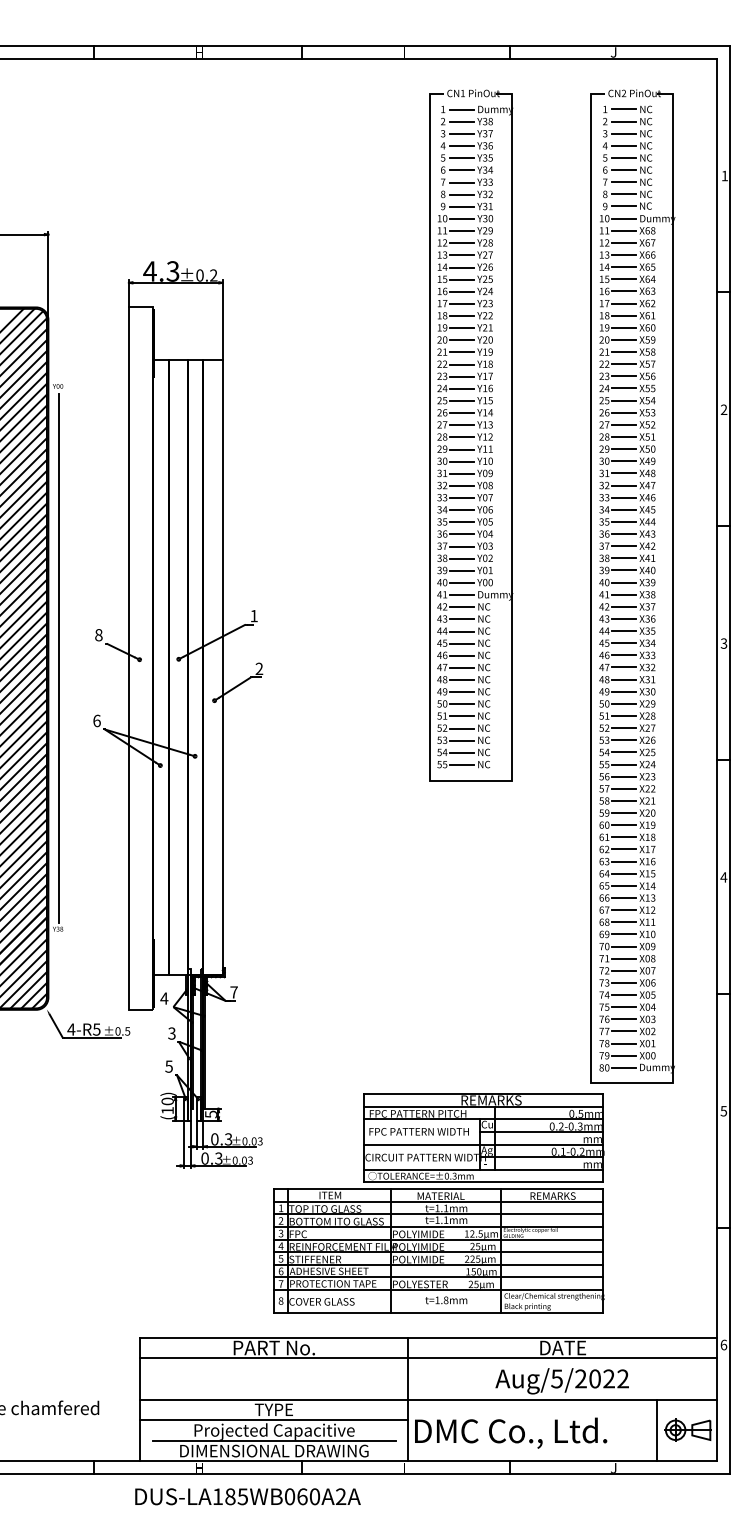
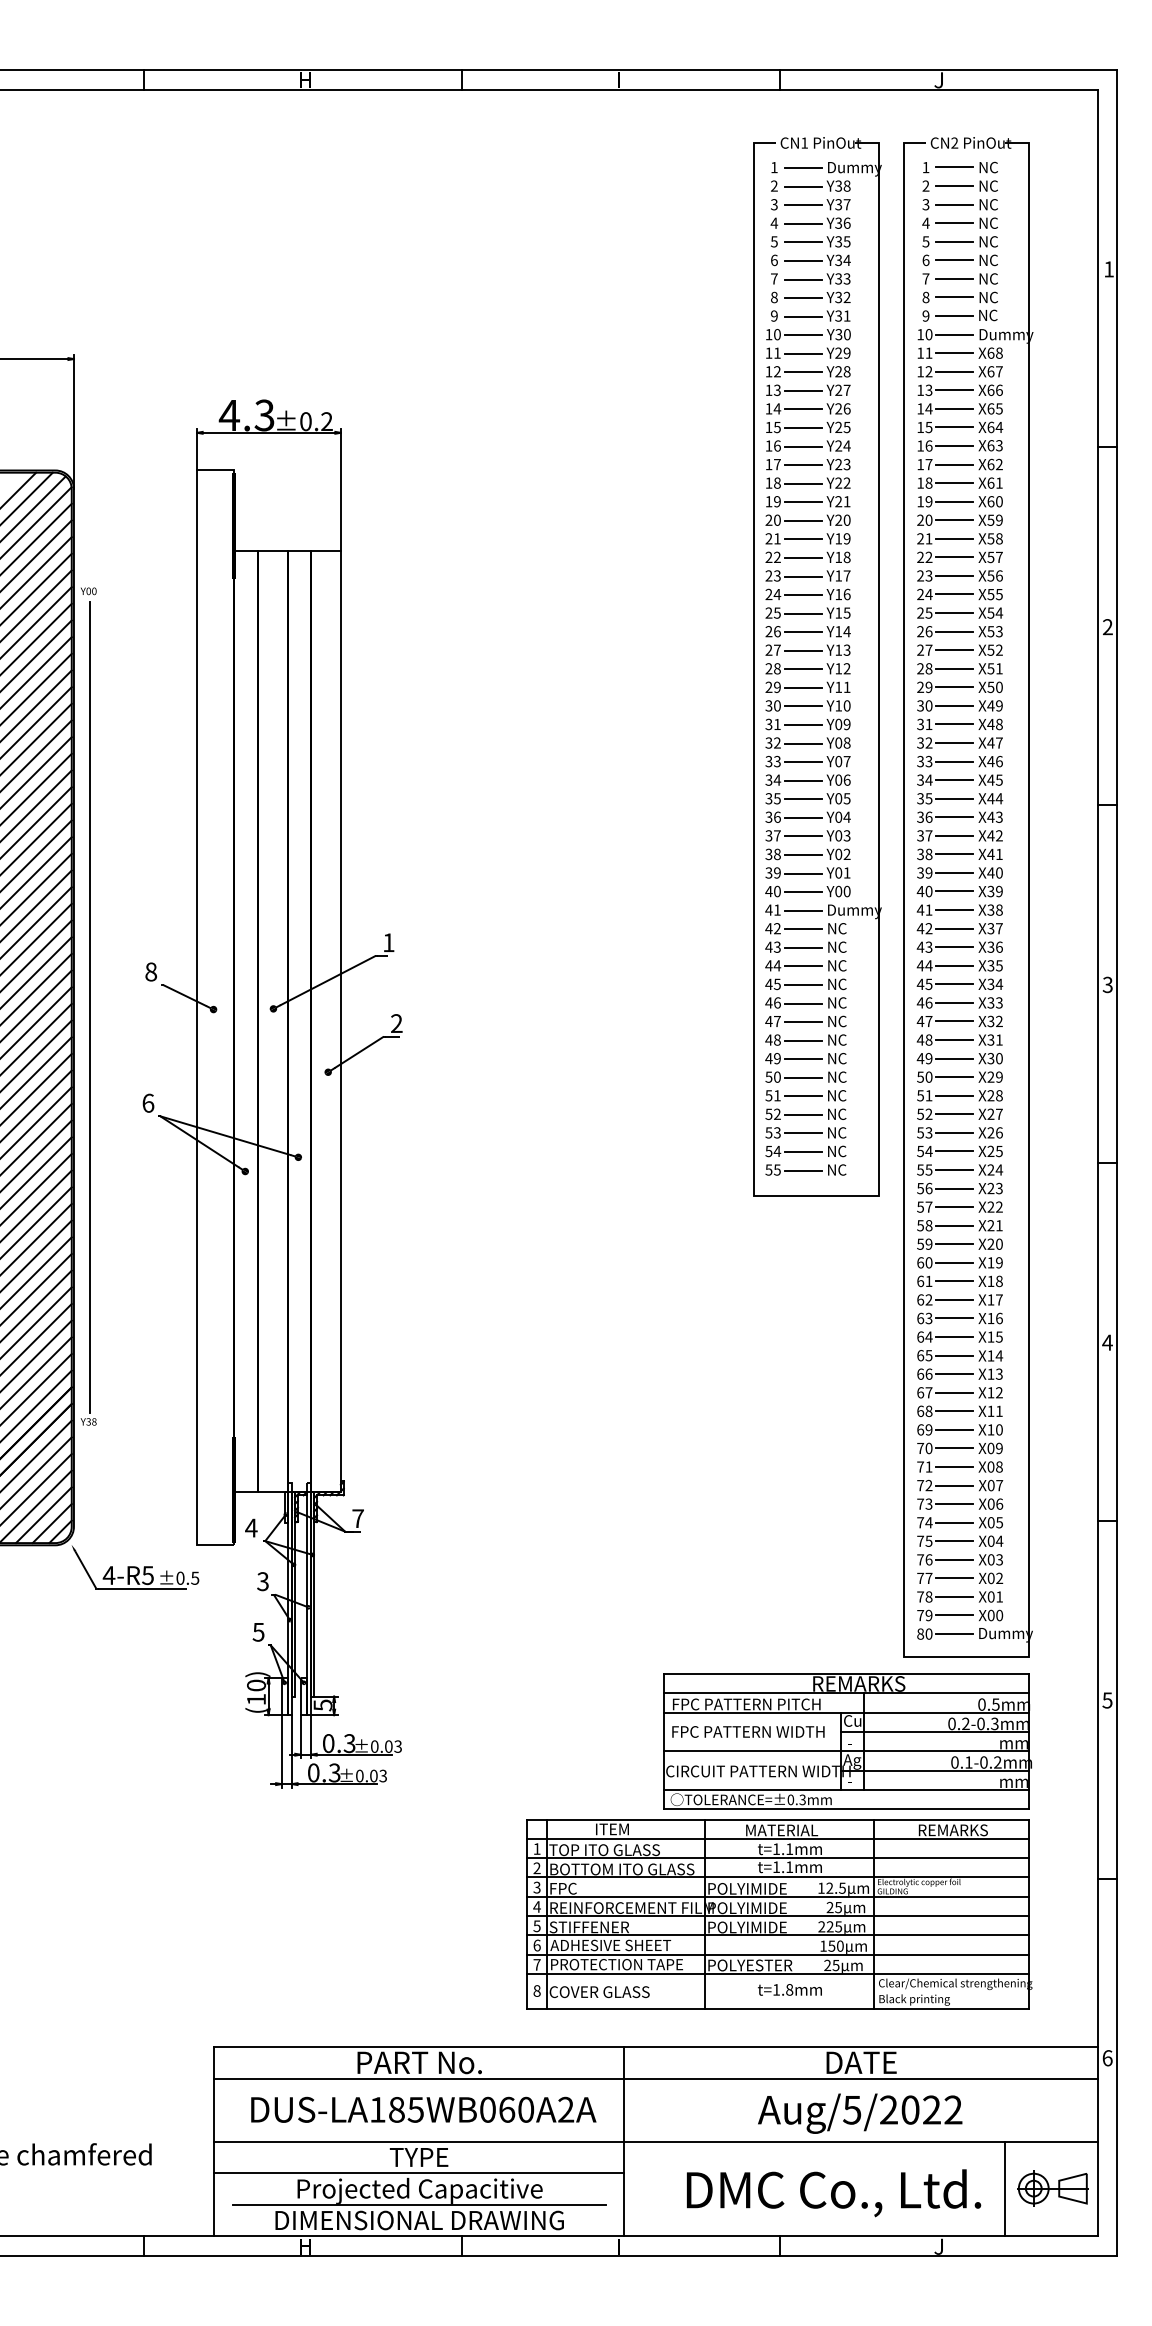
part: (471, 435) -> (817, 666), moved
part: (438, 1203) -> (777, 1841), moved
text: (511, 1432) -> (834, 2192), moved
text: (247, 1496) -> (422, 2109), moved

